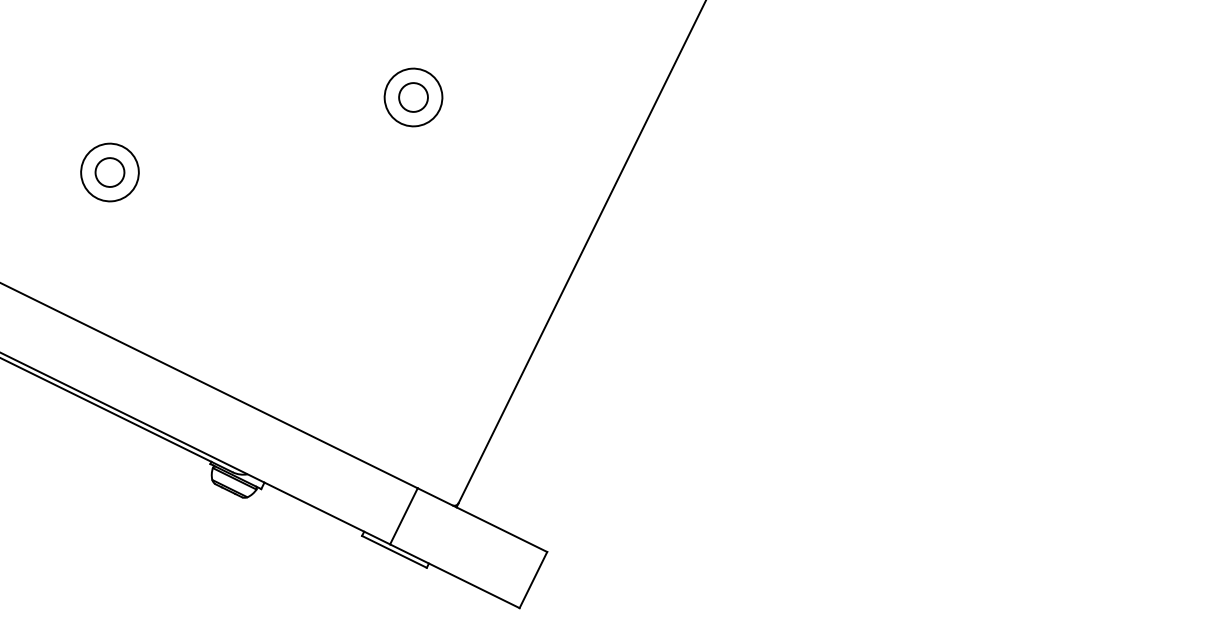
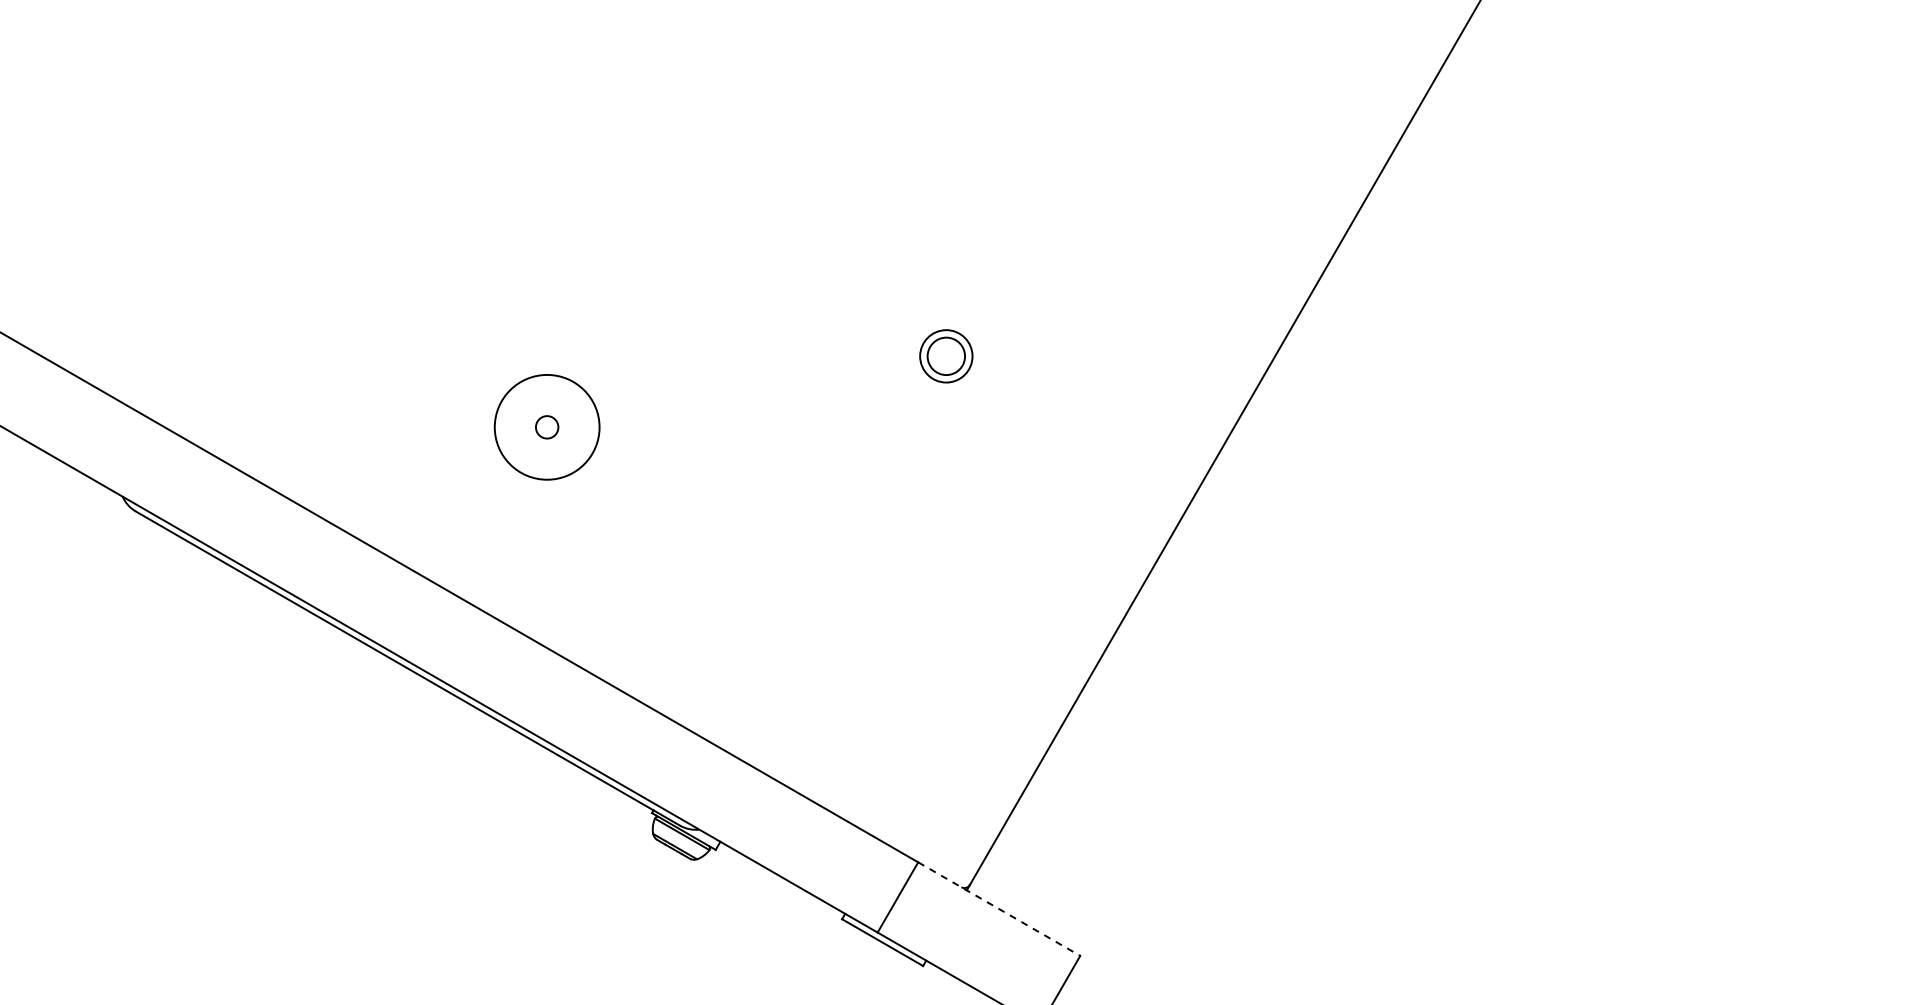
circle: (412, 96) -> (945, 355), size x0.7
circle: (109, 171) -> (546, 426), size x1.4
circle: (109, 172) -> (546, 427), size x0.6
line: (482, 520) -> (999, 909), solid -> dashed

